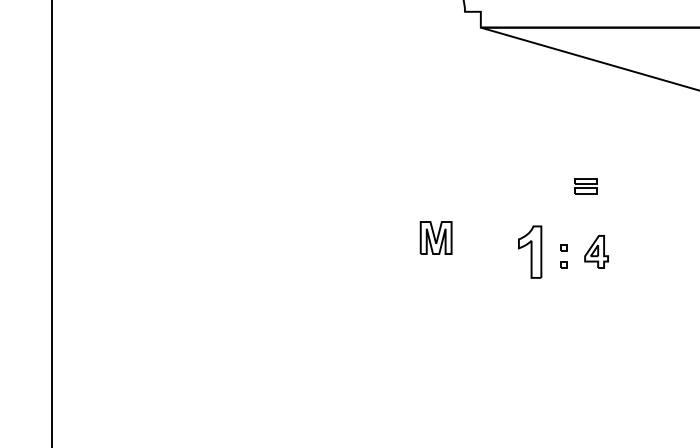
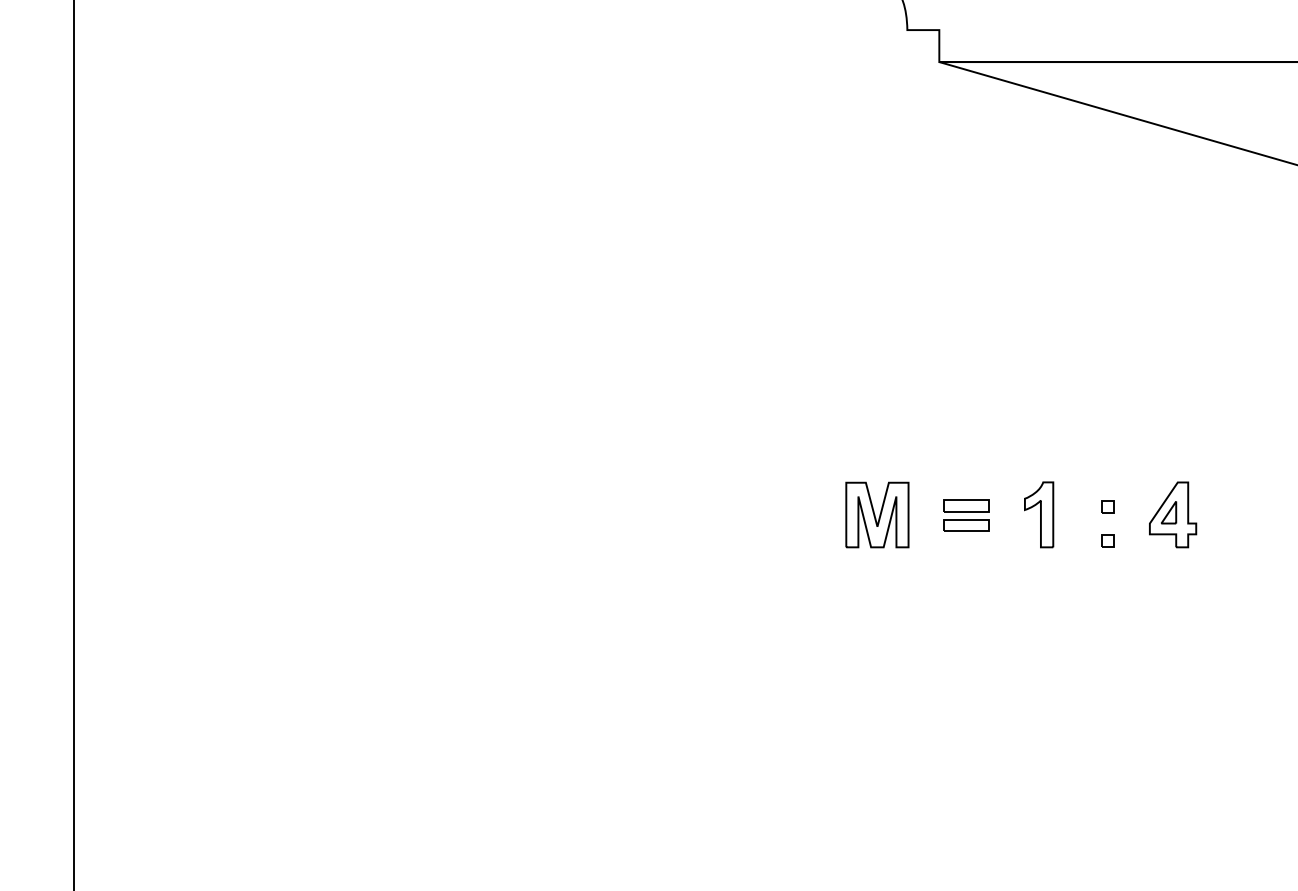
part: (585, 186) -> (964, 516), moved
part: (435, 237) -> (876, 514), moved
part: (530, 251) -> (1039, 514), size x0.62

